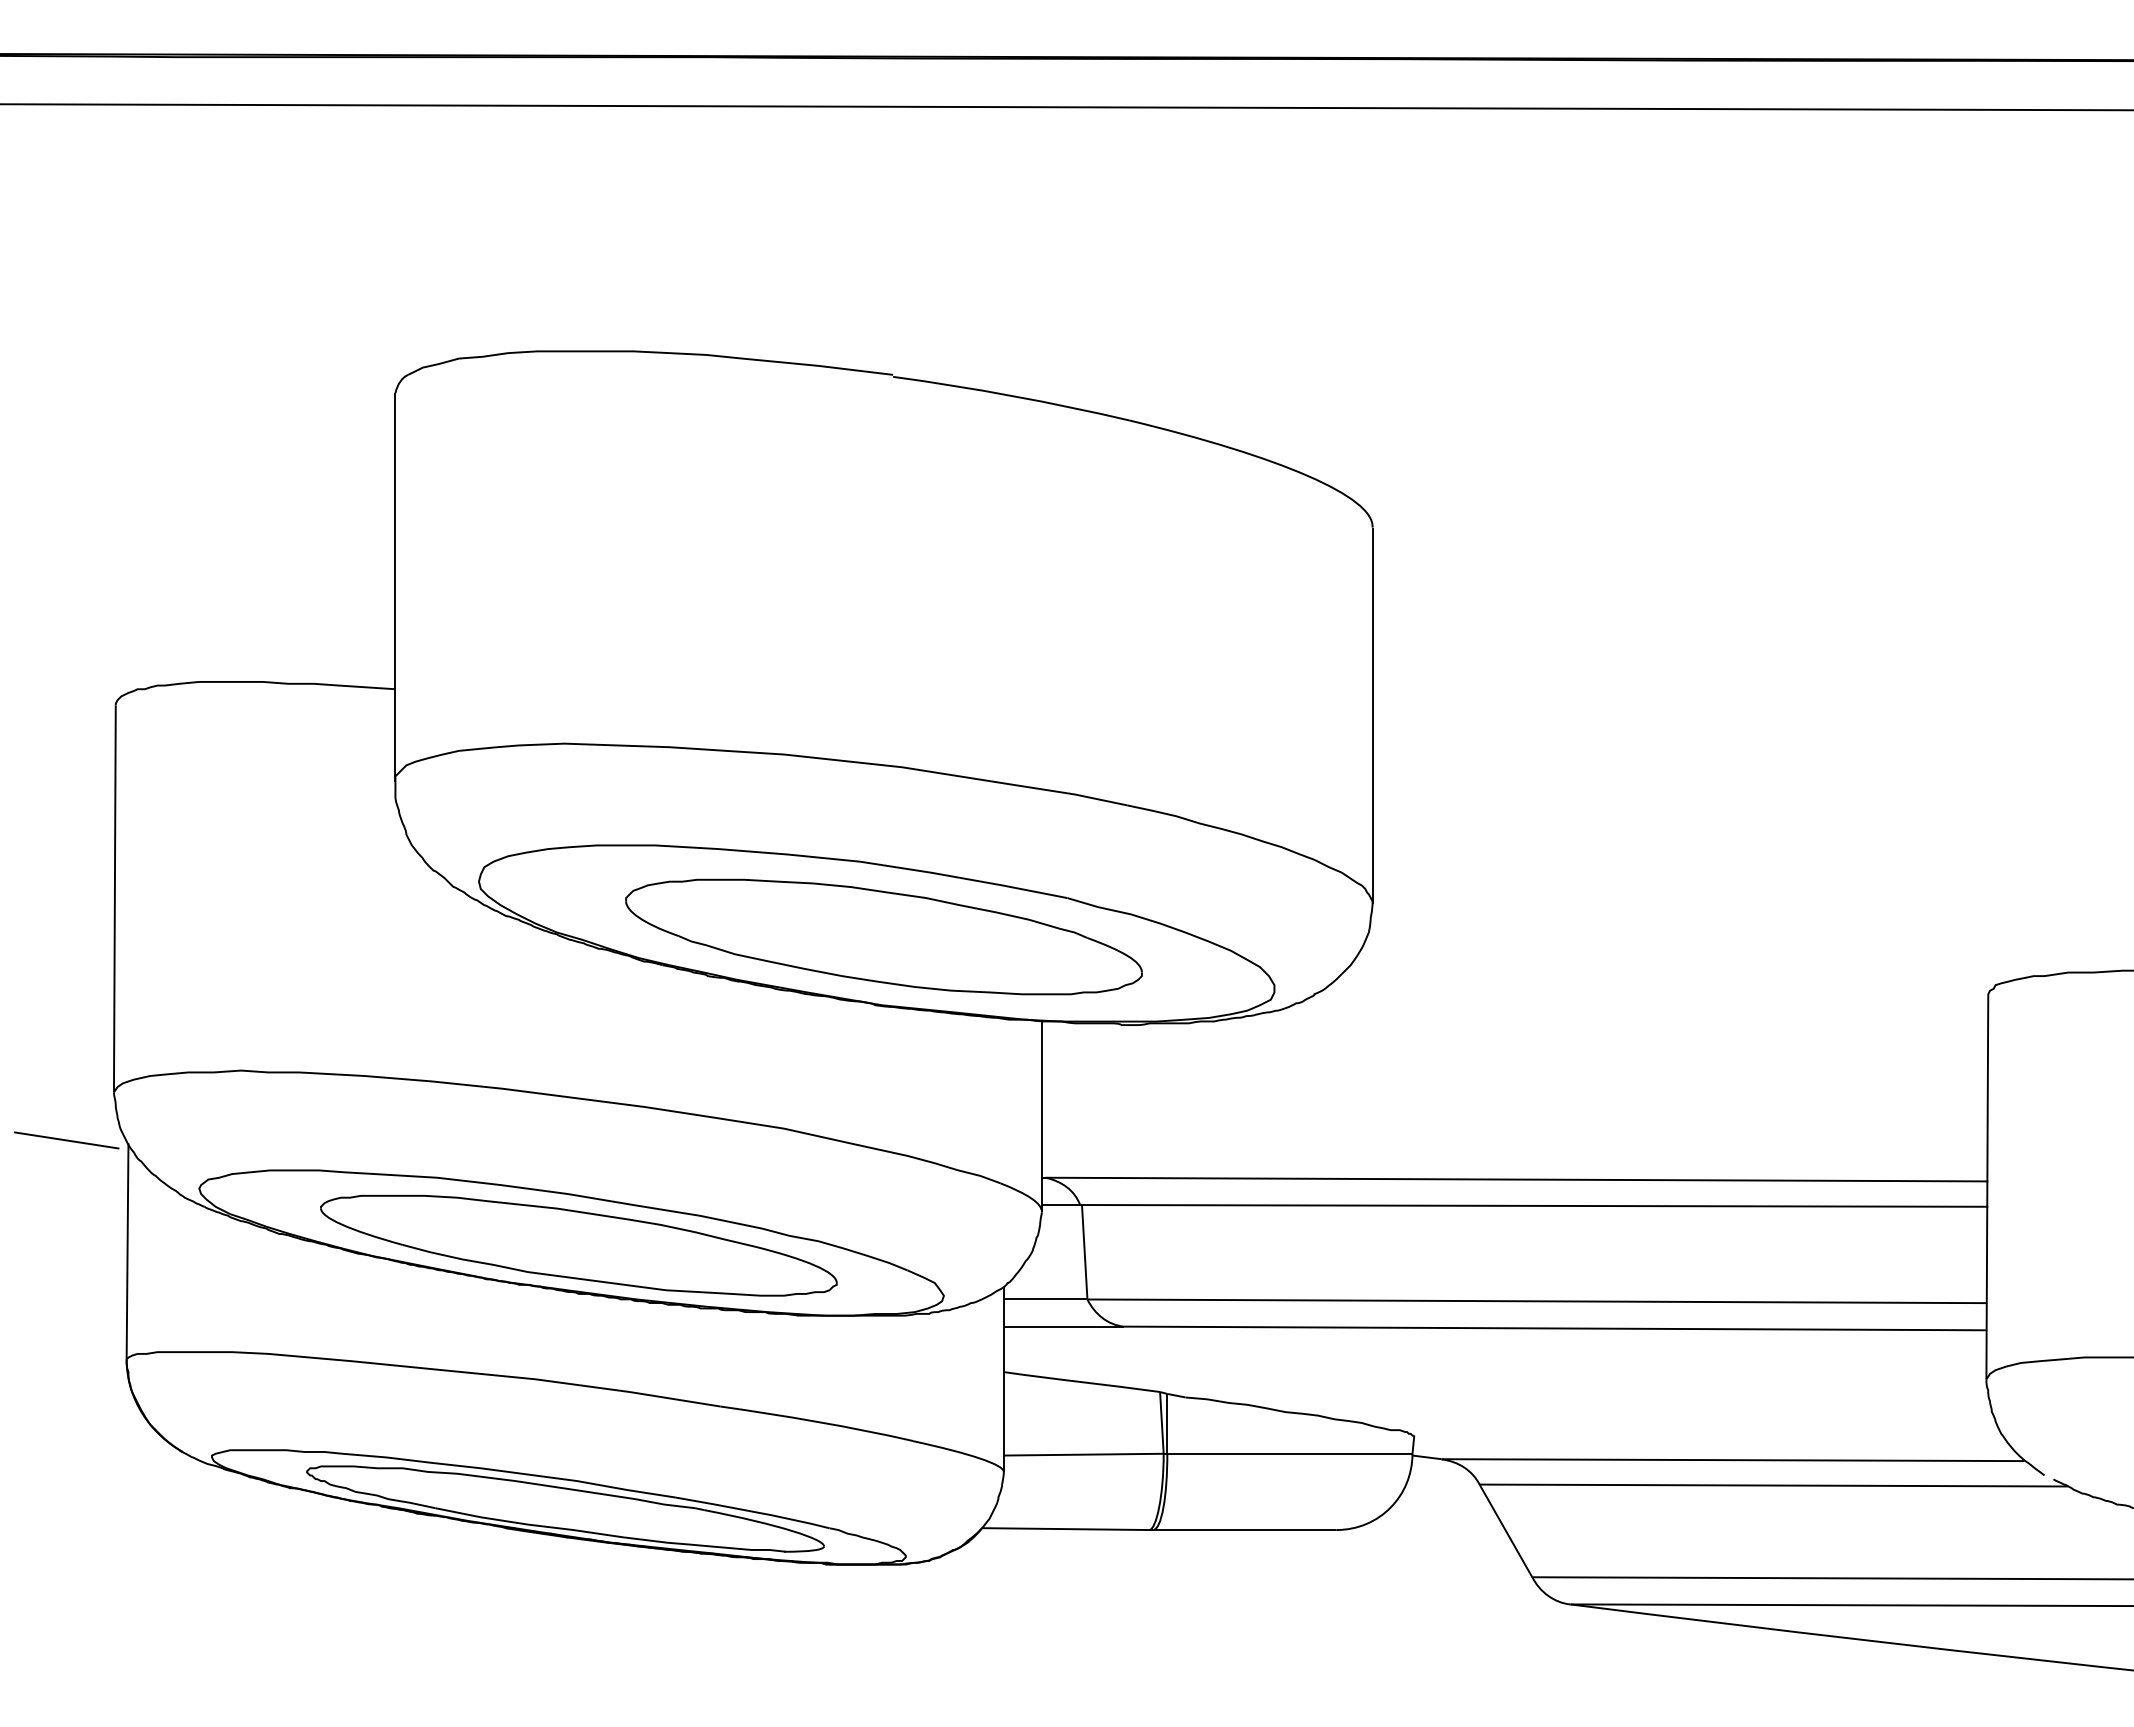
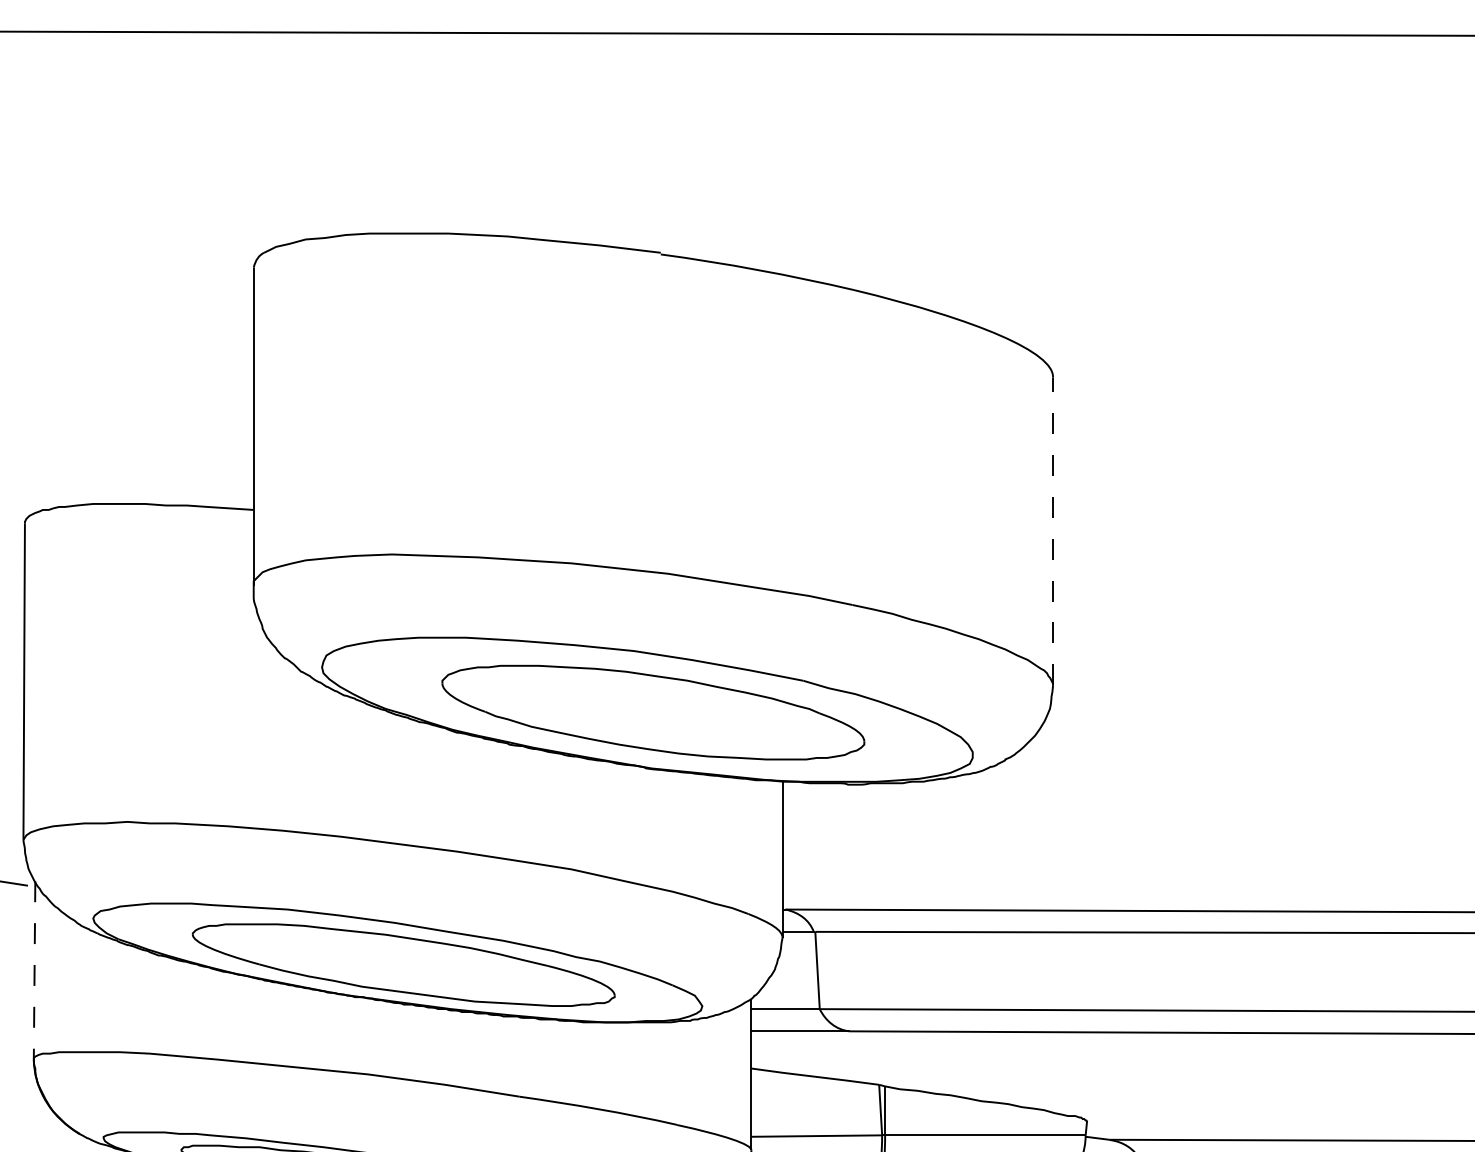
line: (1372, 715) -> (1052, 531), solid -> dashed
line: (127, 1251) -> (34, 969), solid -> dashed

